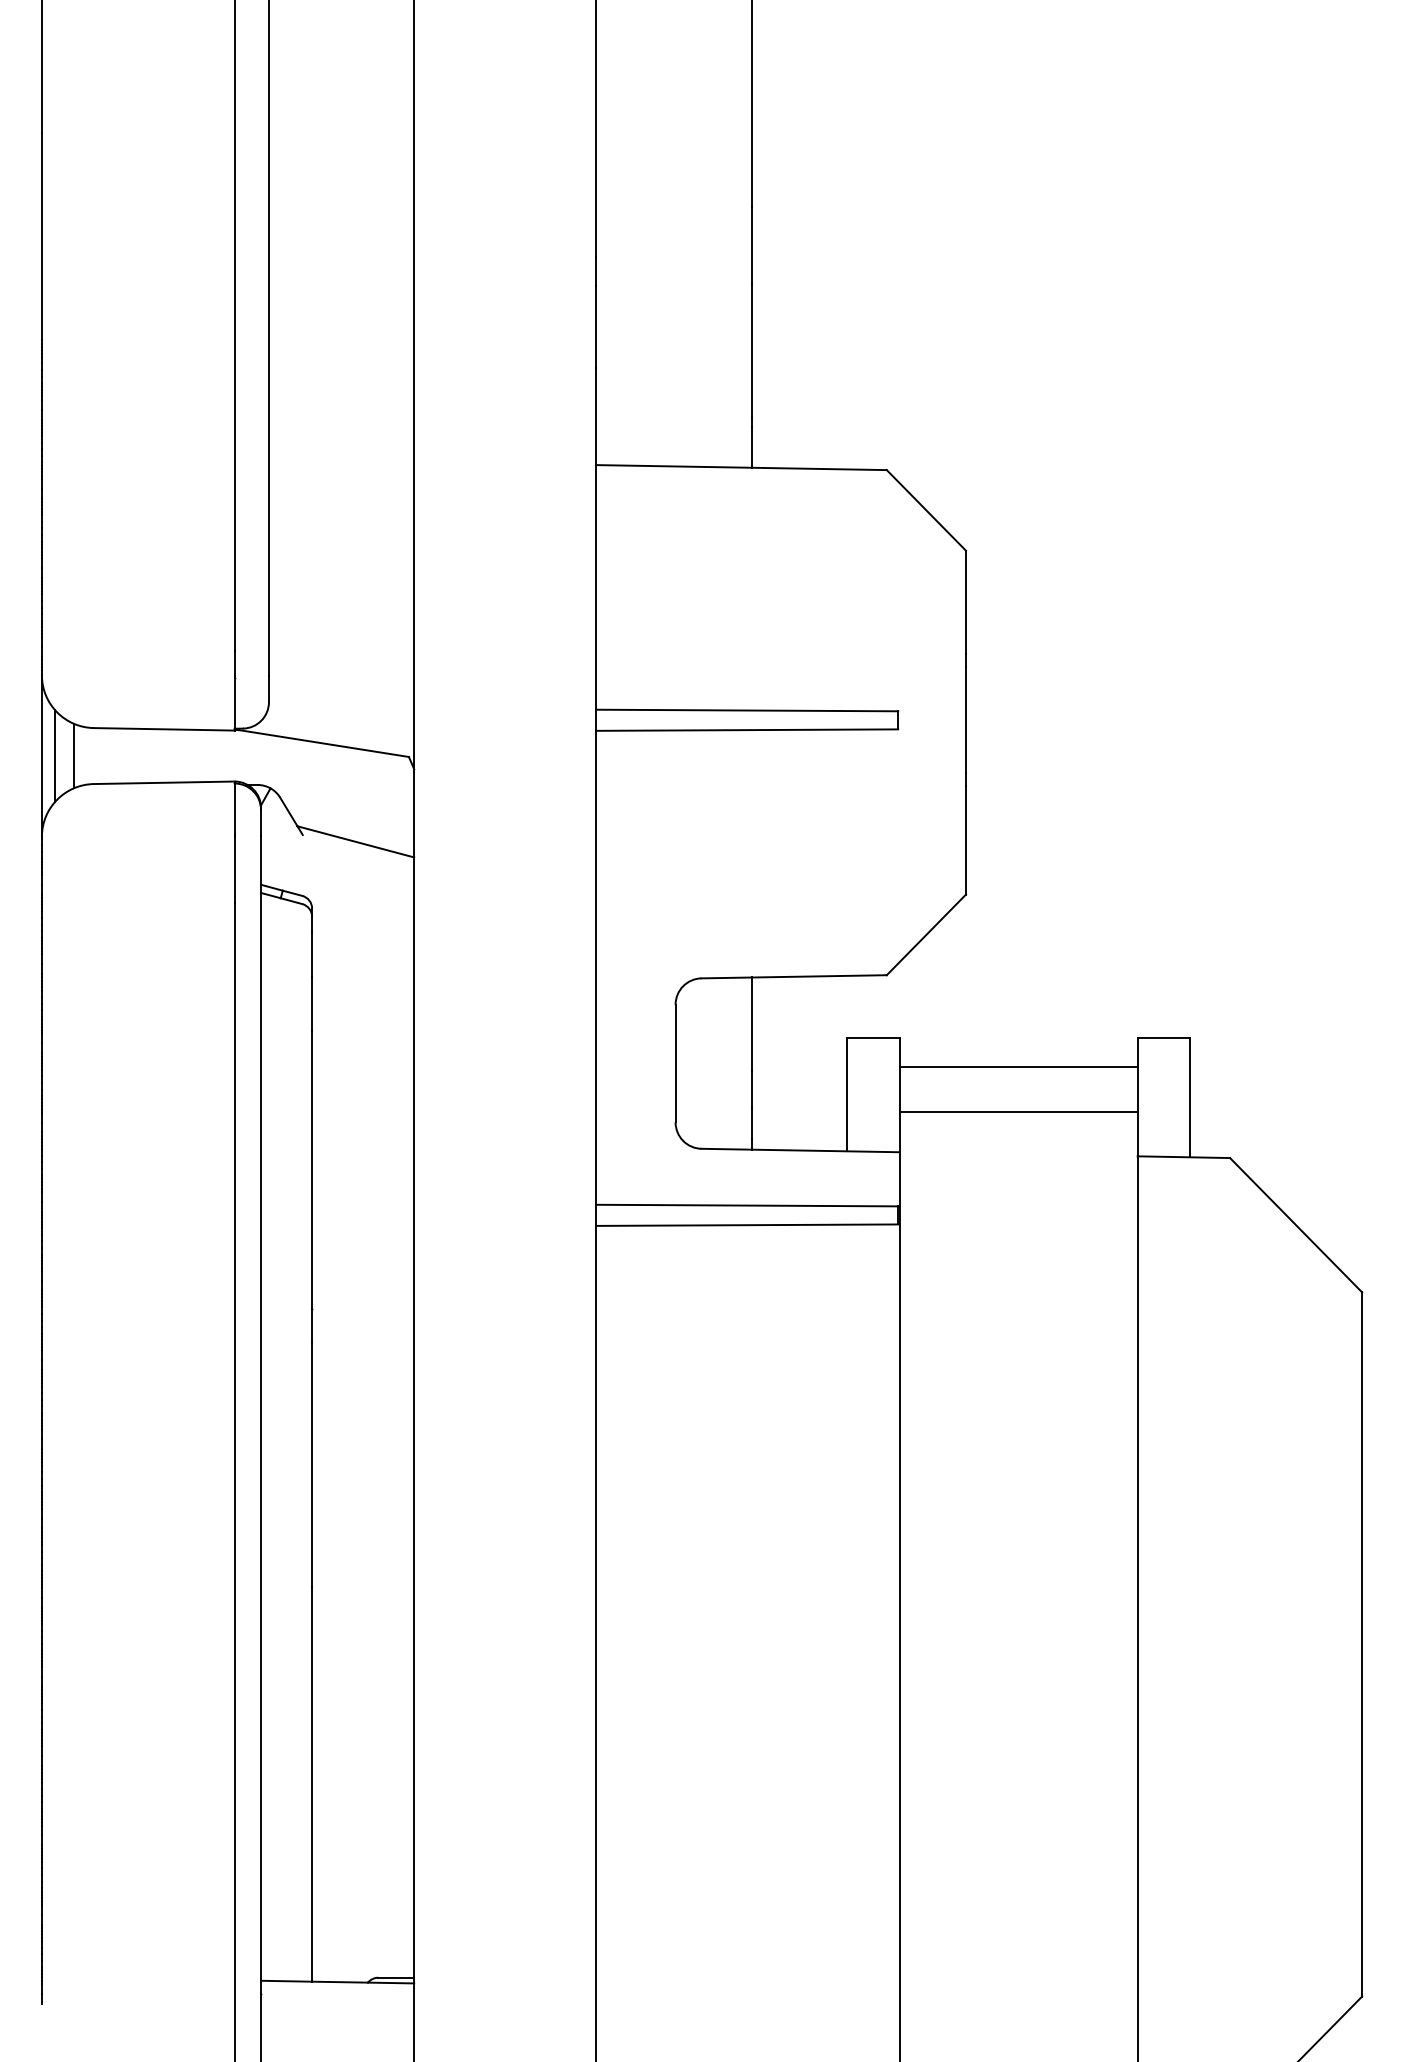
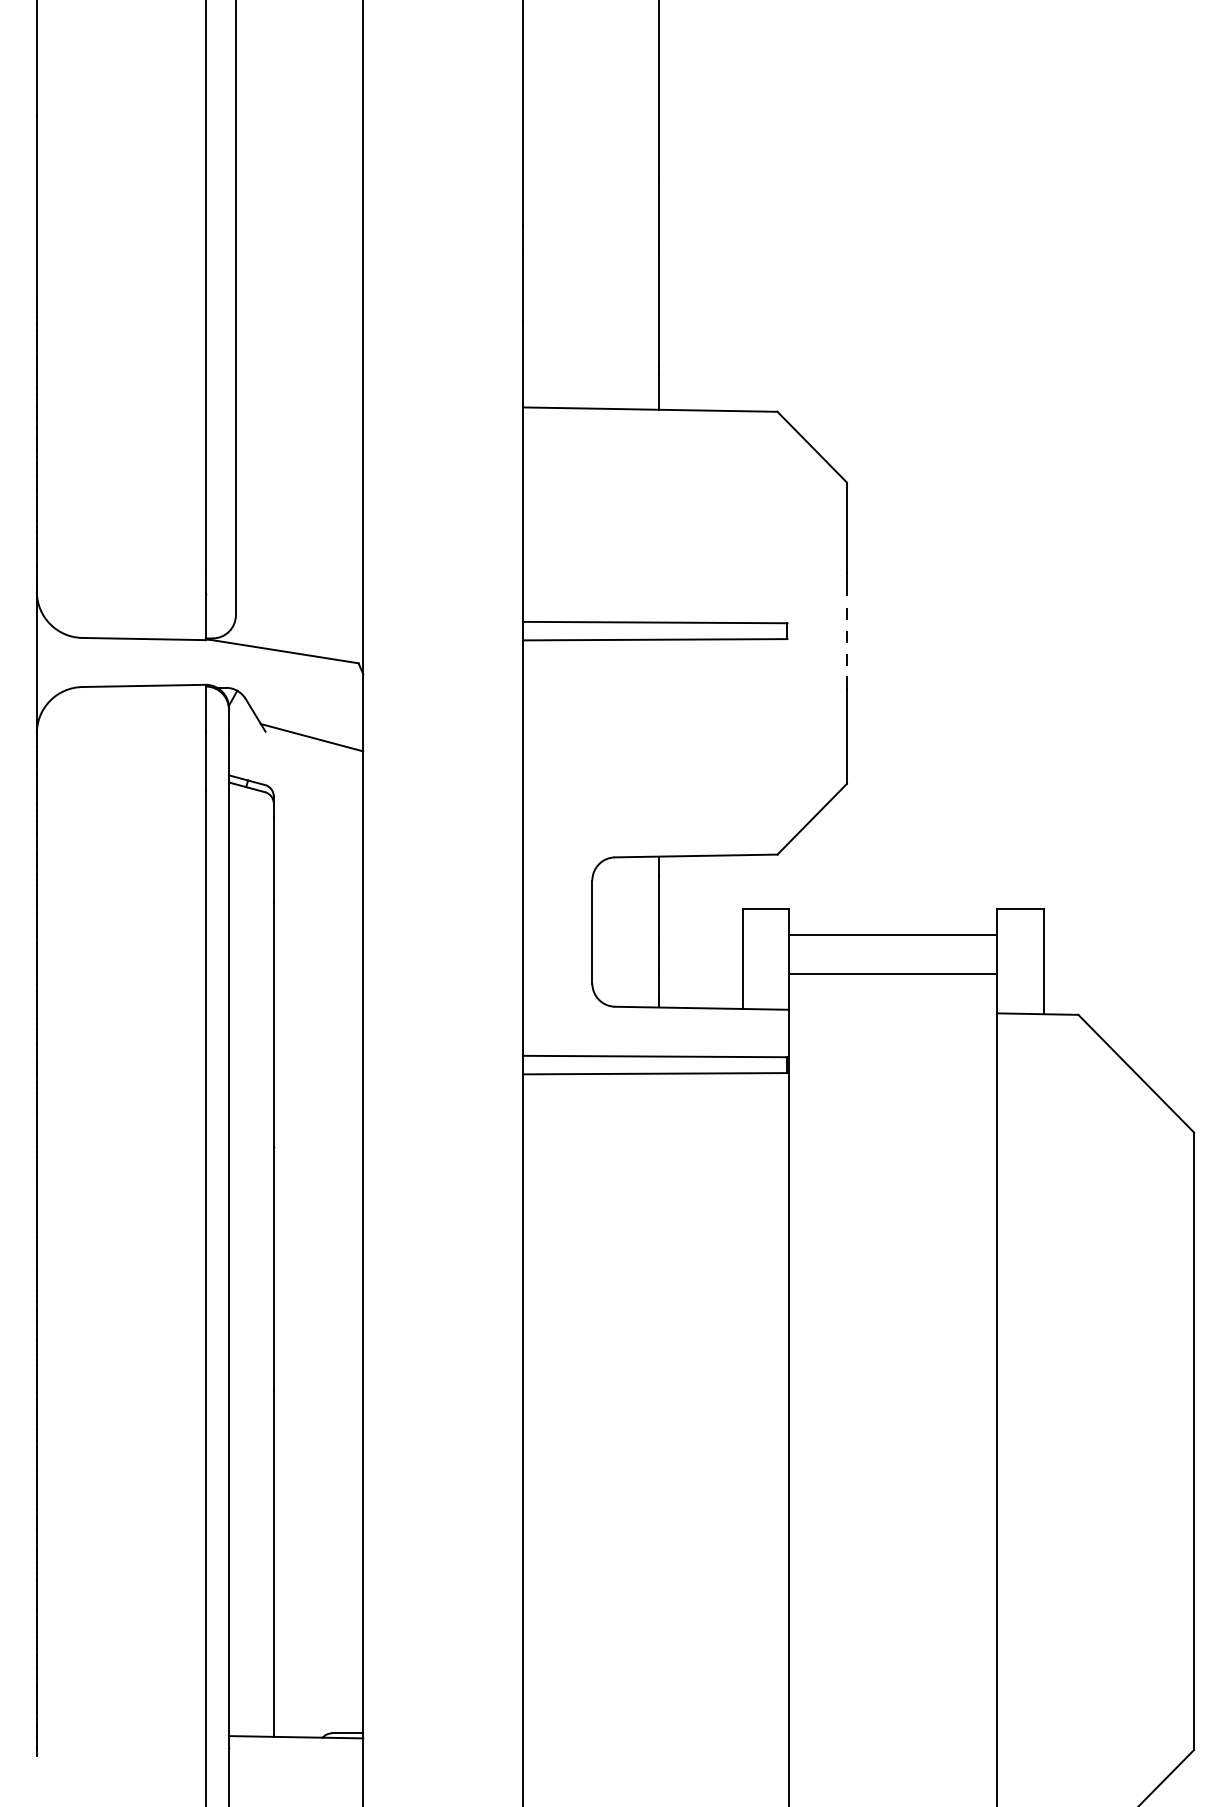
line: (966, 720) -> (847, 631), solid -> dashed
line: (55, 755) -> (48, 661), removed
line: (73, 755) -> (64, 661), removed

